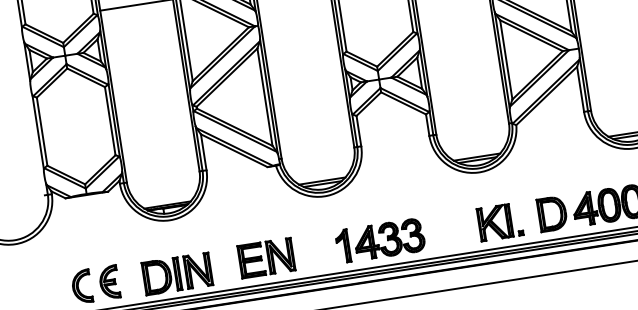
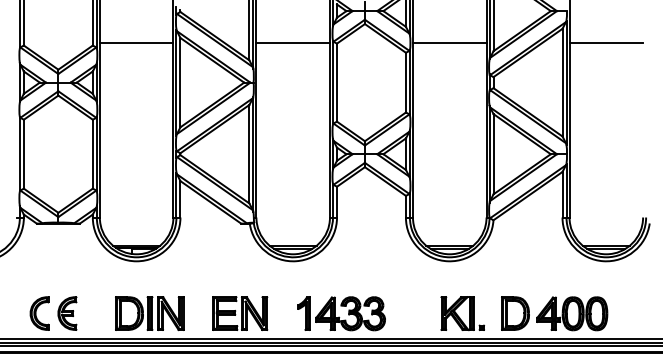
part: (266, 258) -> (240, 313), moved
part: (177, 274) -> (149, 313), moved

